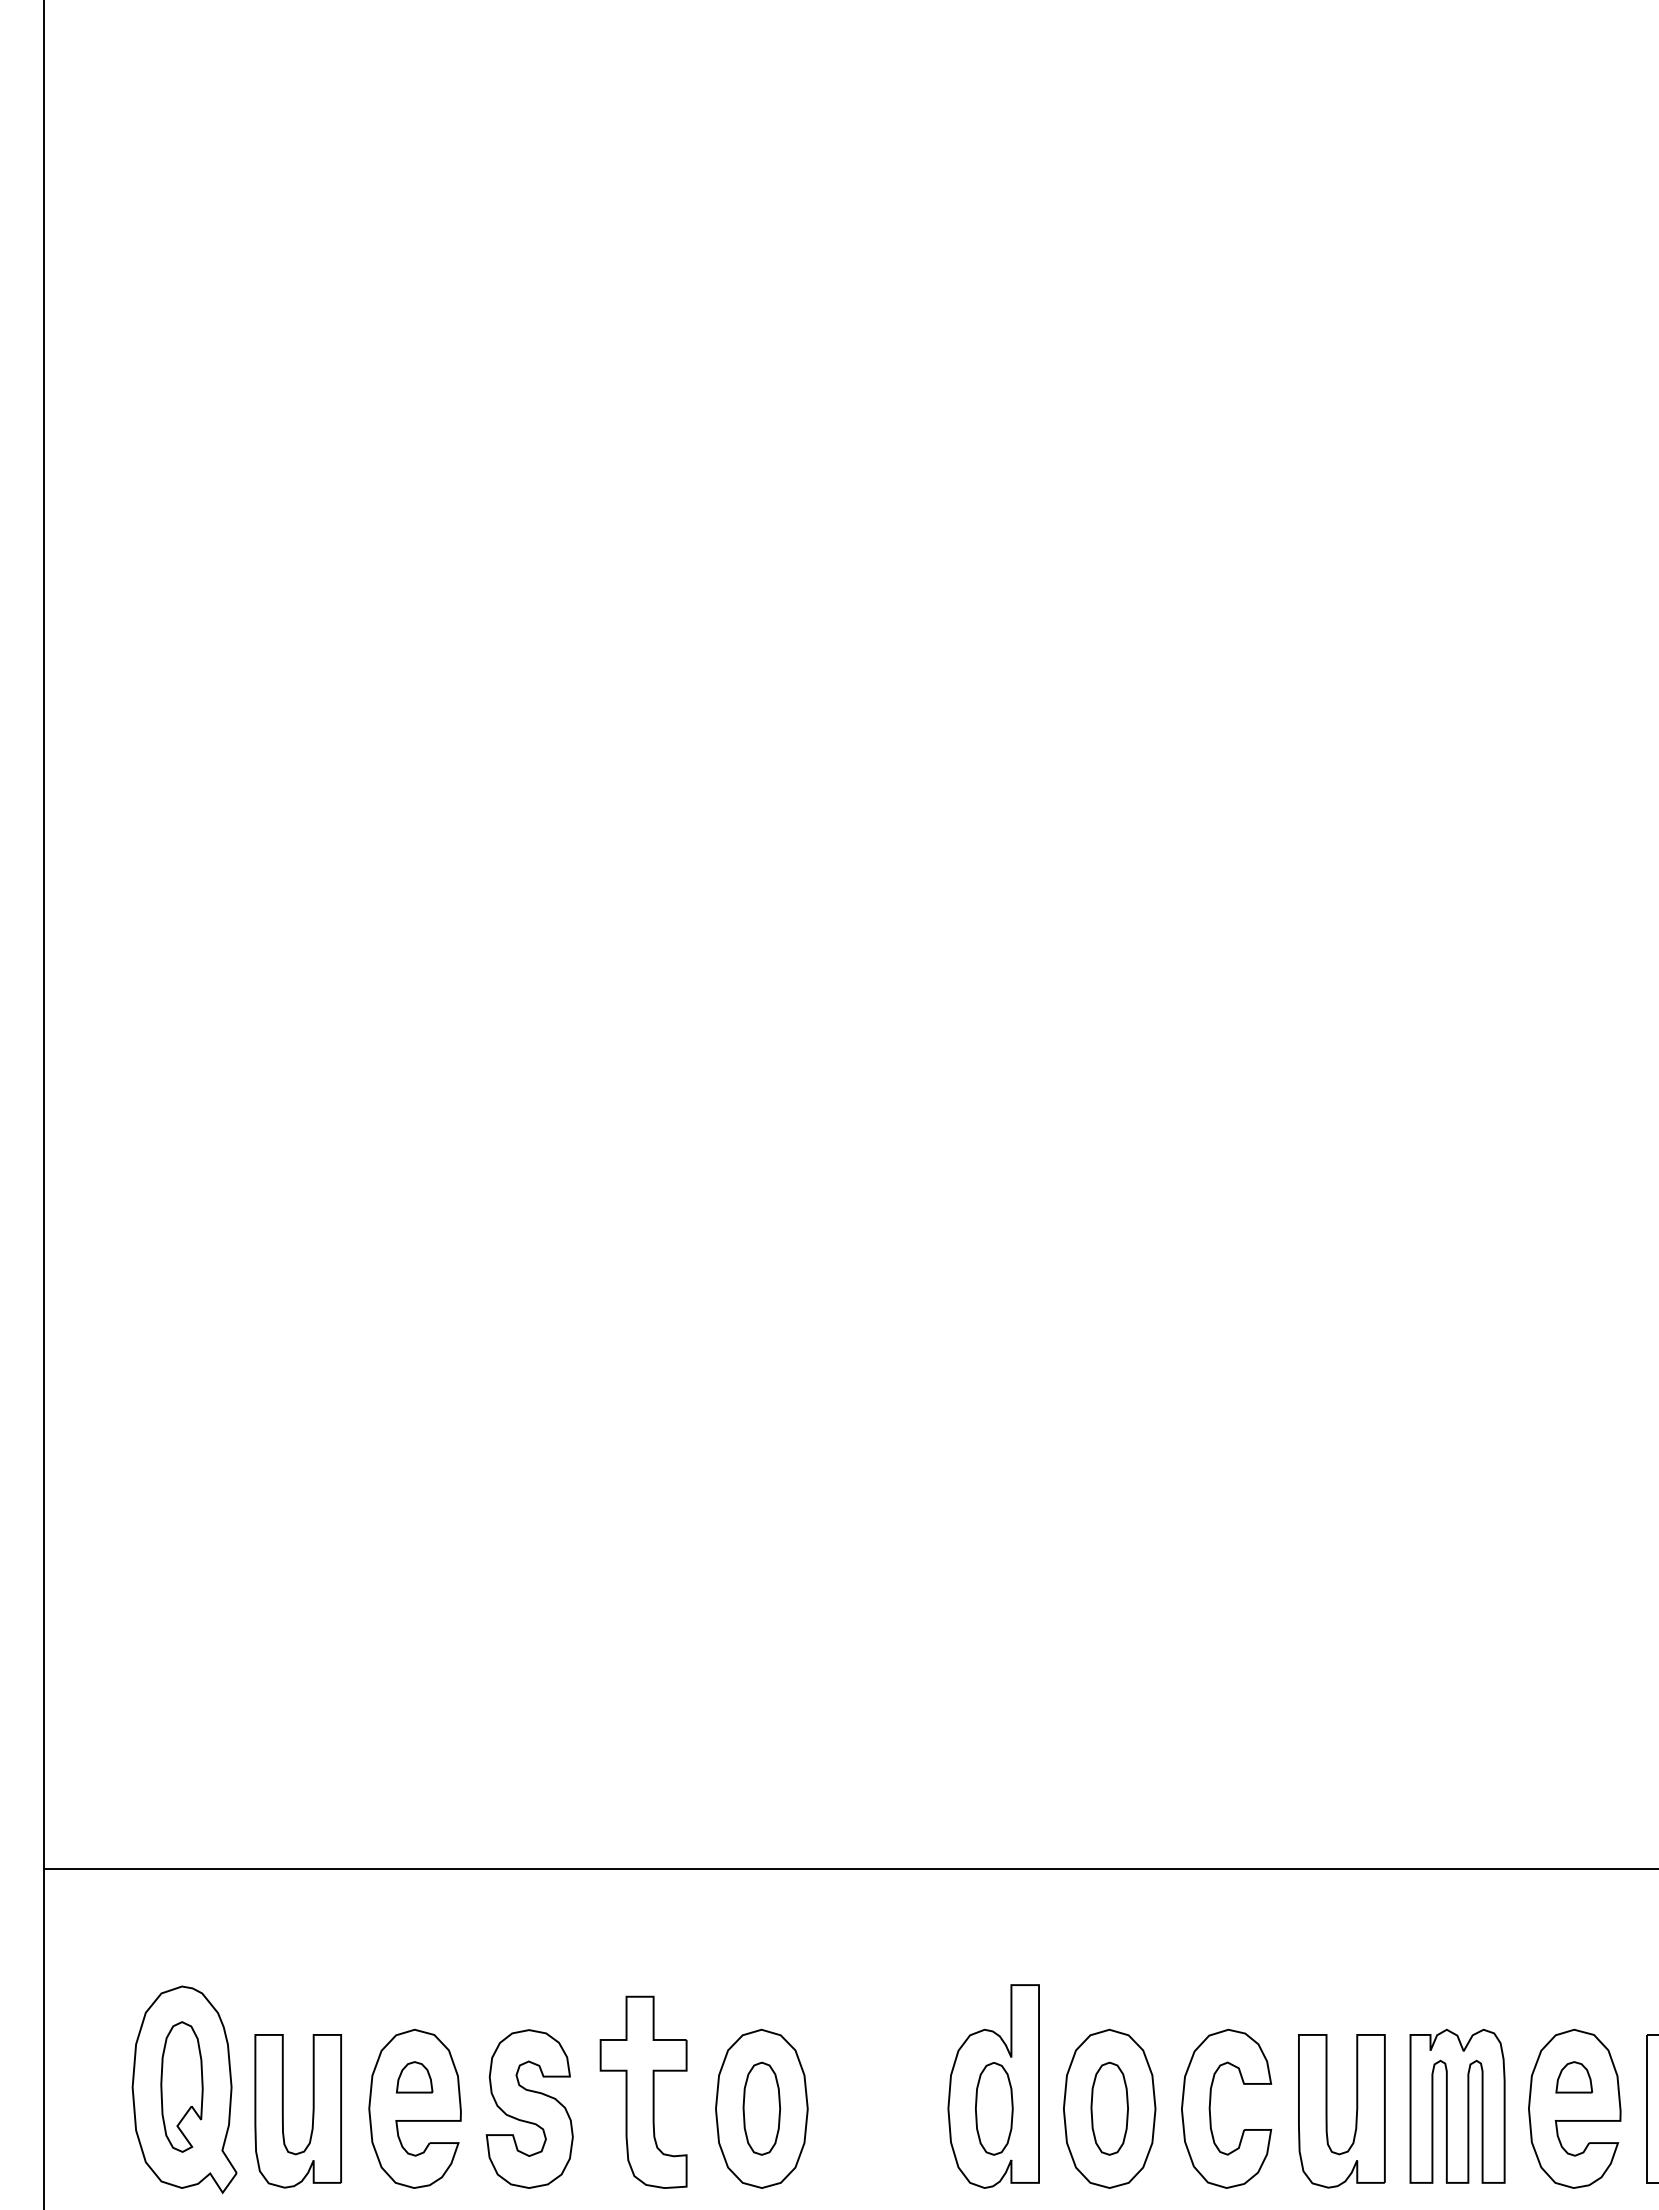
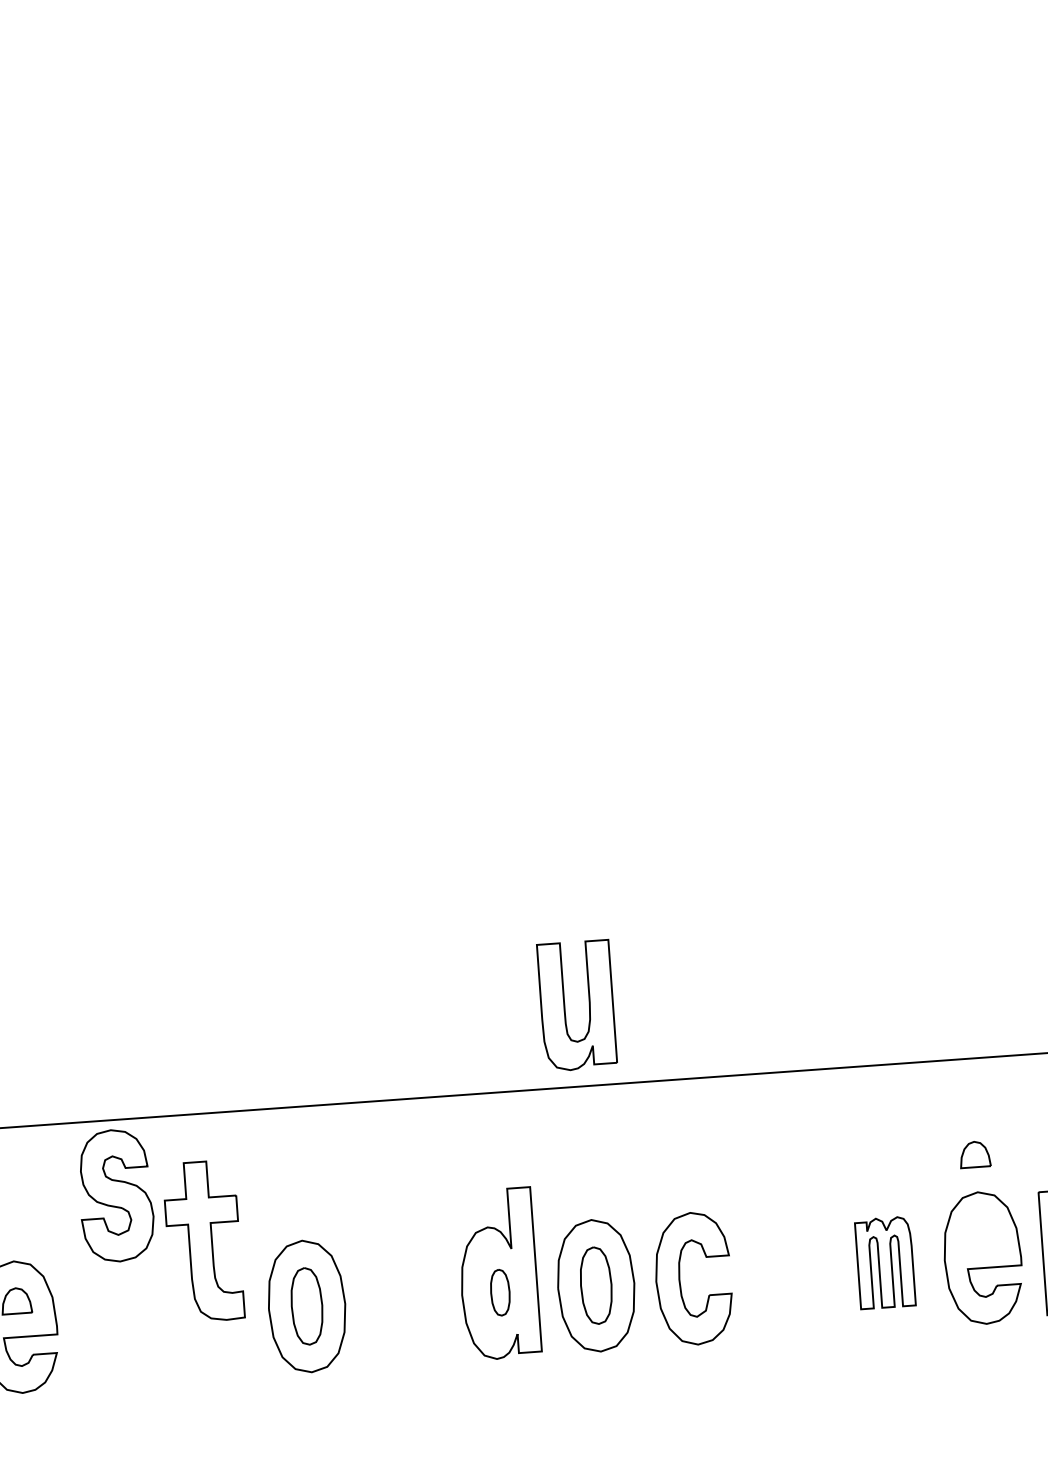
part: (1574, 2077) -> (975, 1154), moved
part: (643, 2091) -> (203, 1240), moved
part: (1457, 2105) -> (885, 1262), size x0.7
part: (529, 2108) -> (115, 1195), moved
part: (994, 2108) -> (500, 1292), size x0.6
part: (1327, 2111) -> (565, 1006), moved

